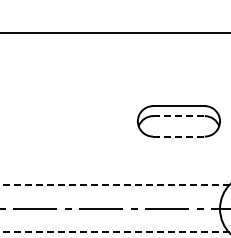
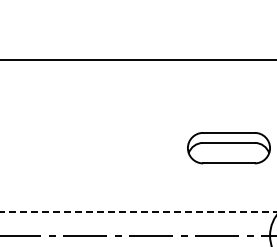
line: (178, 115) -> (228, 142), dashed -> solid
line: (178, 136) -> (228, 163), dashed -> solid

